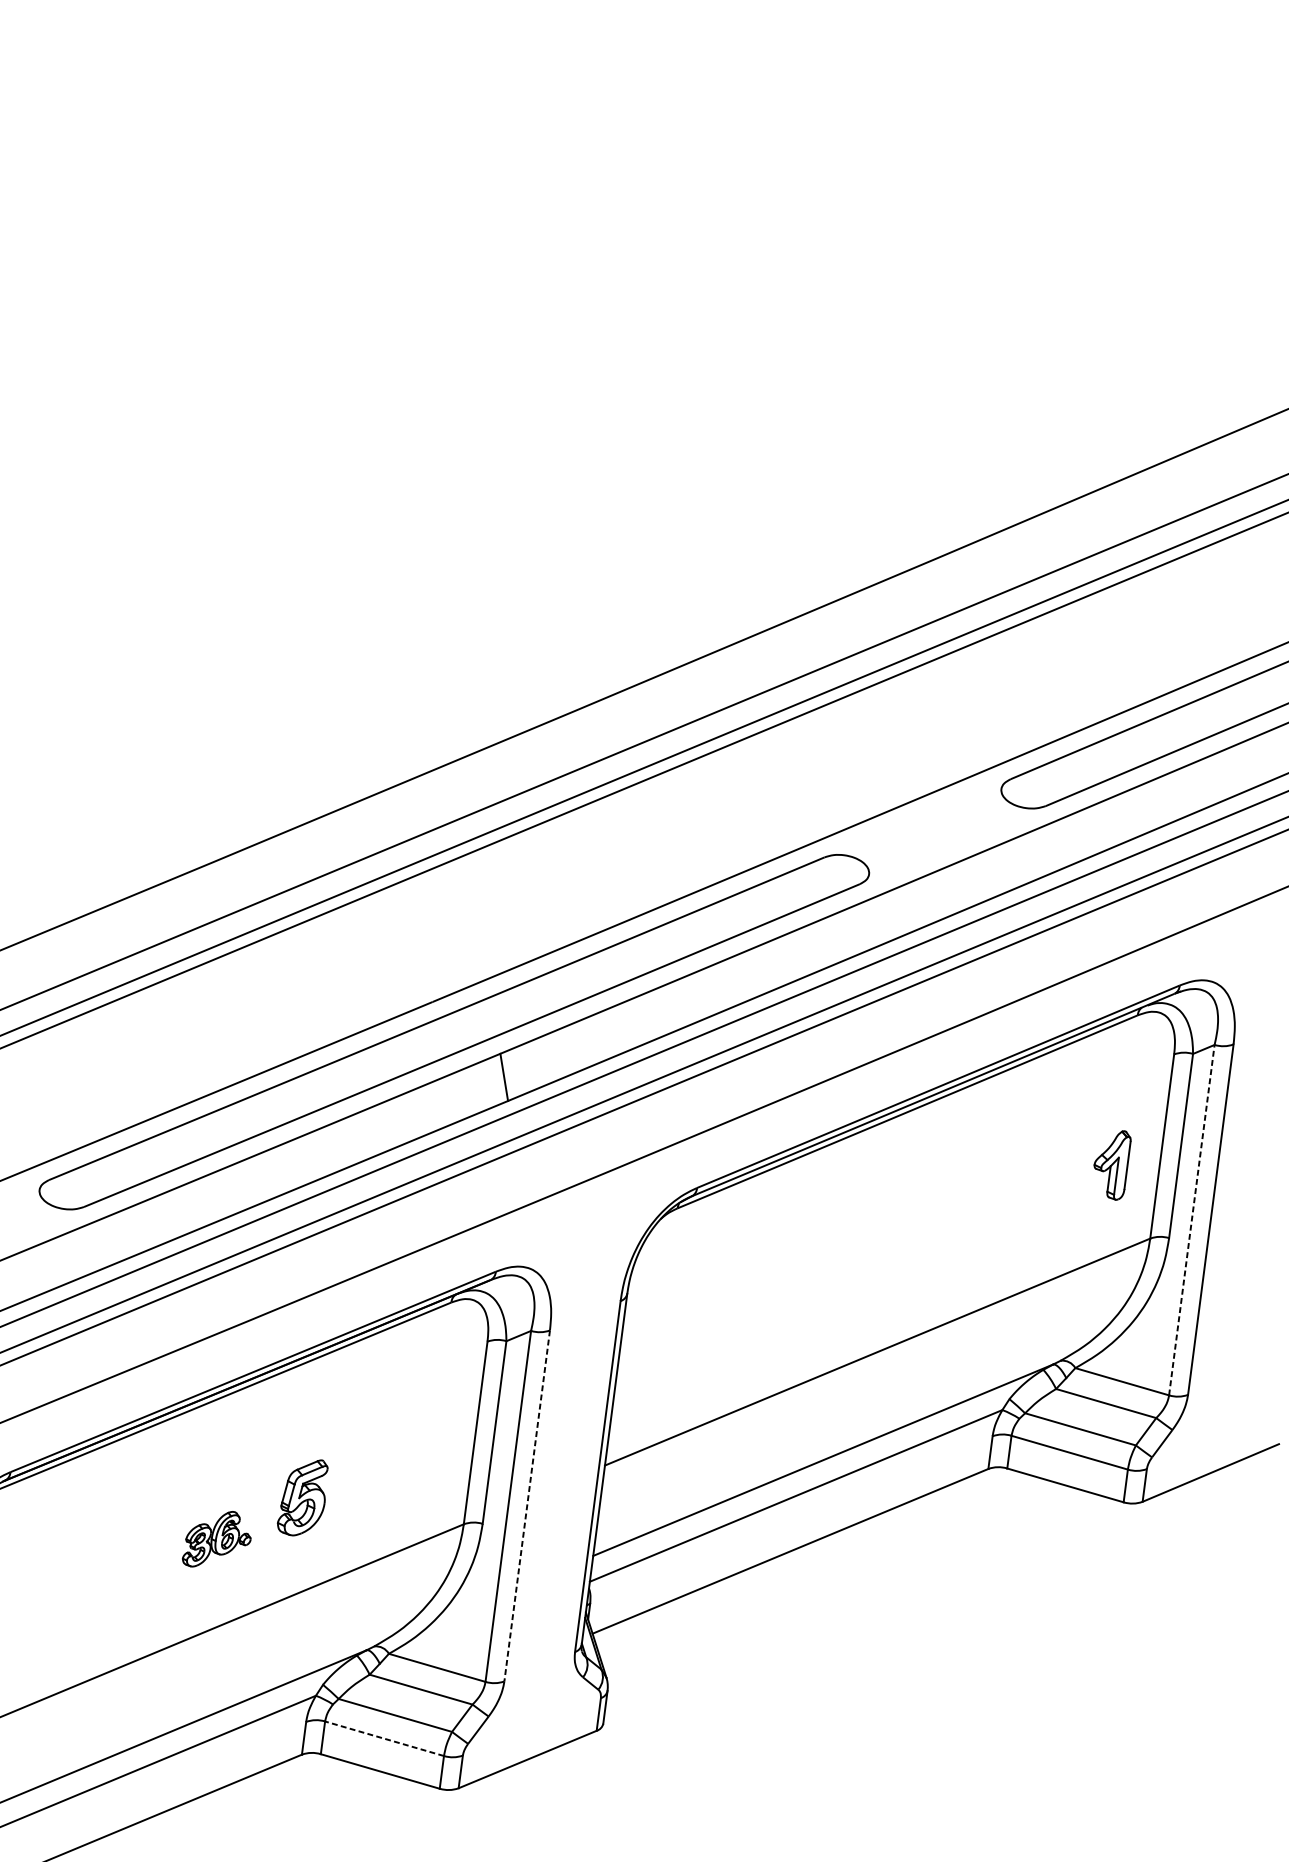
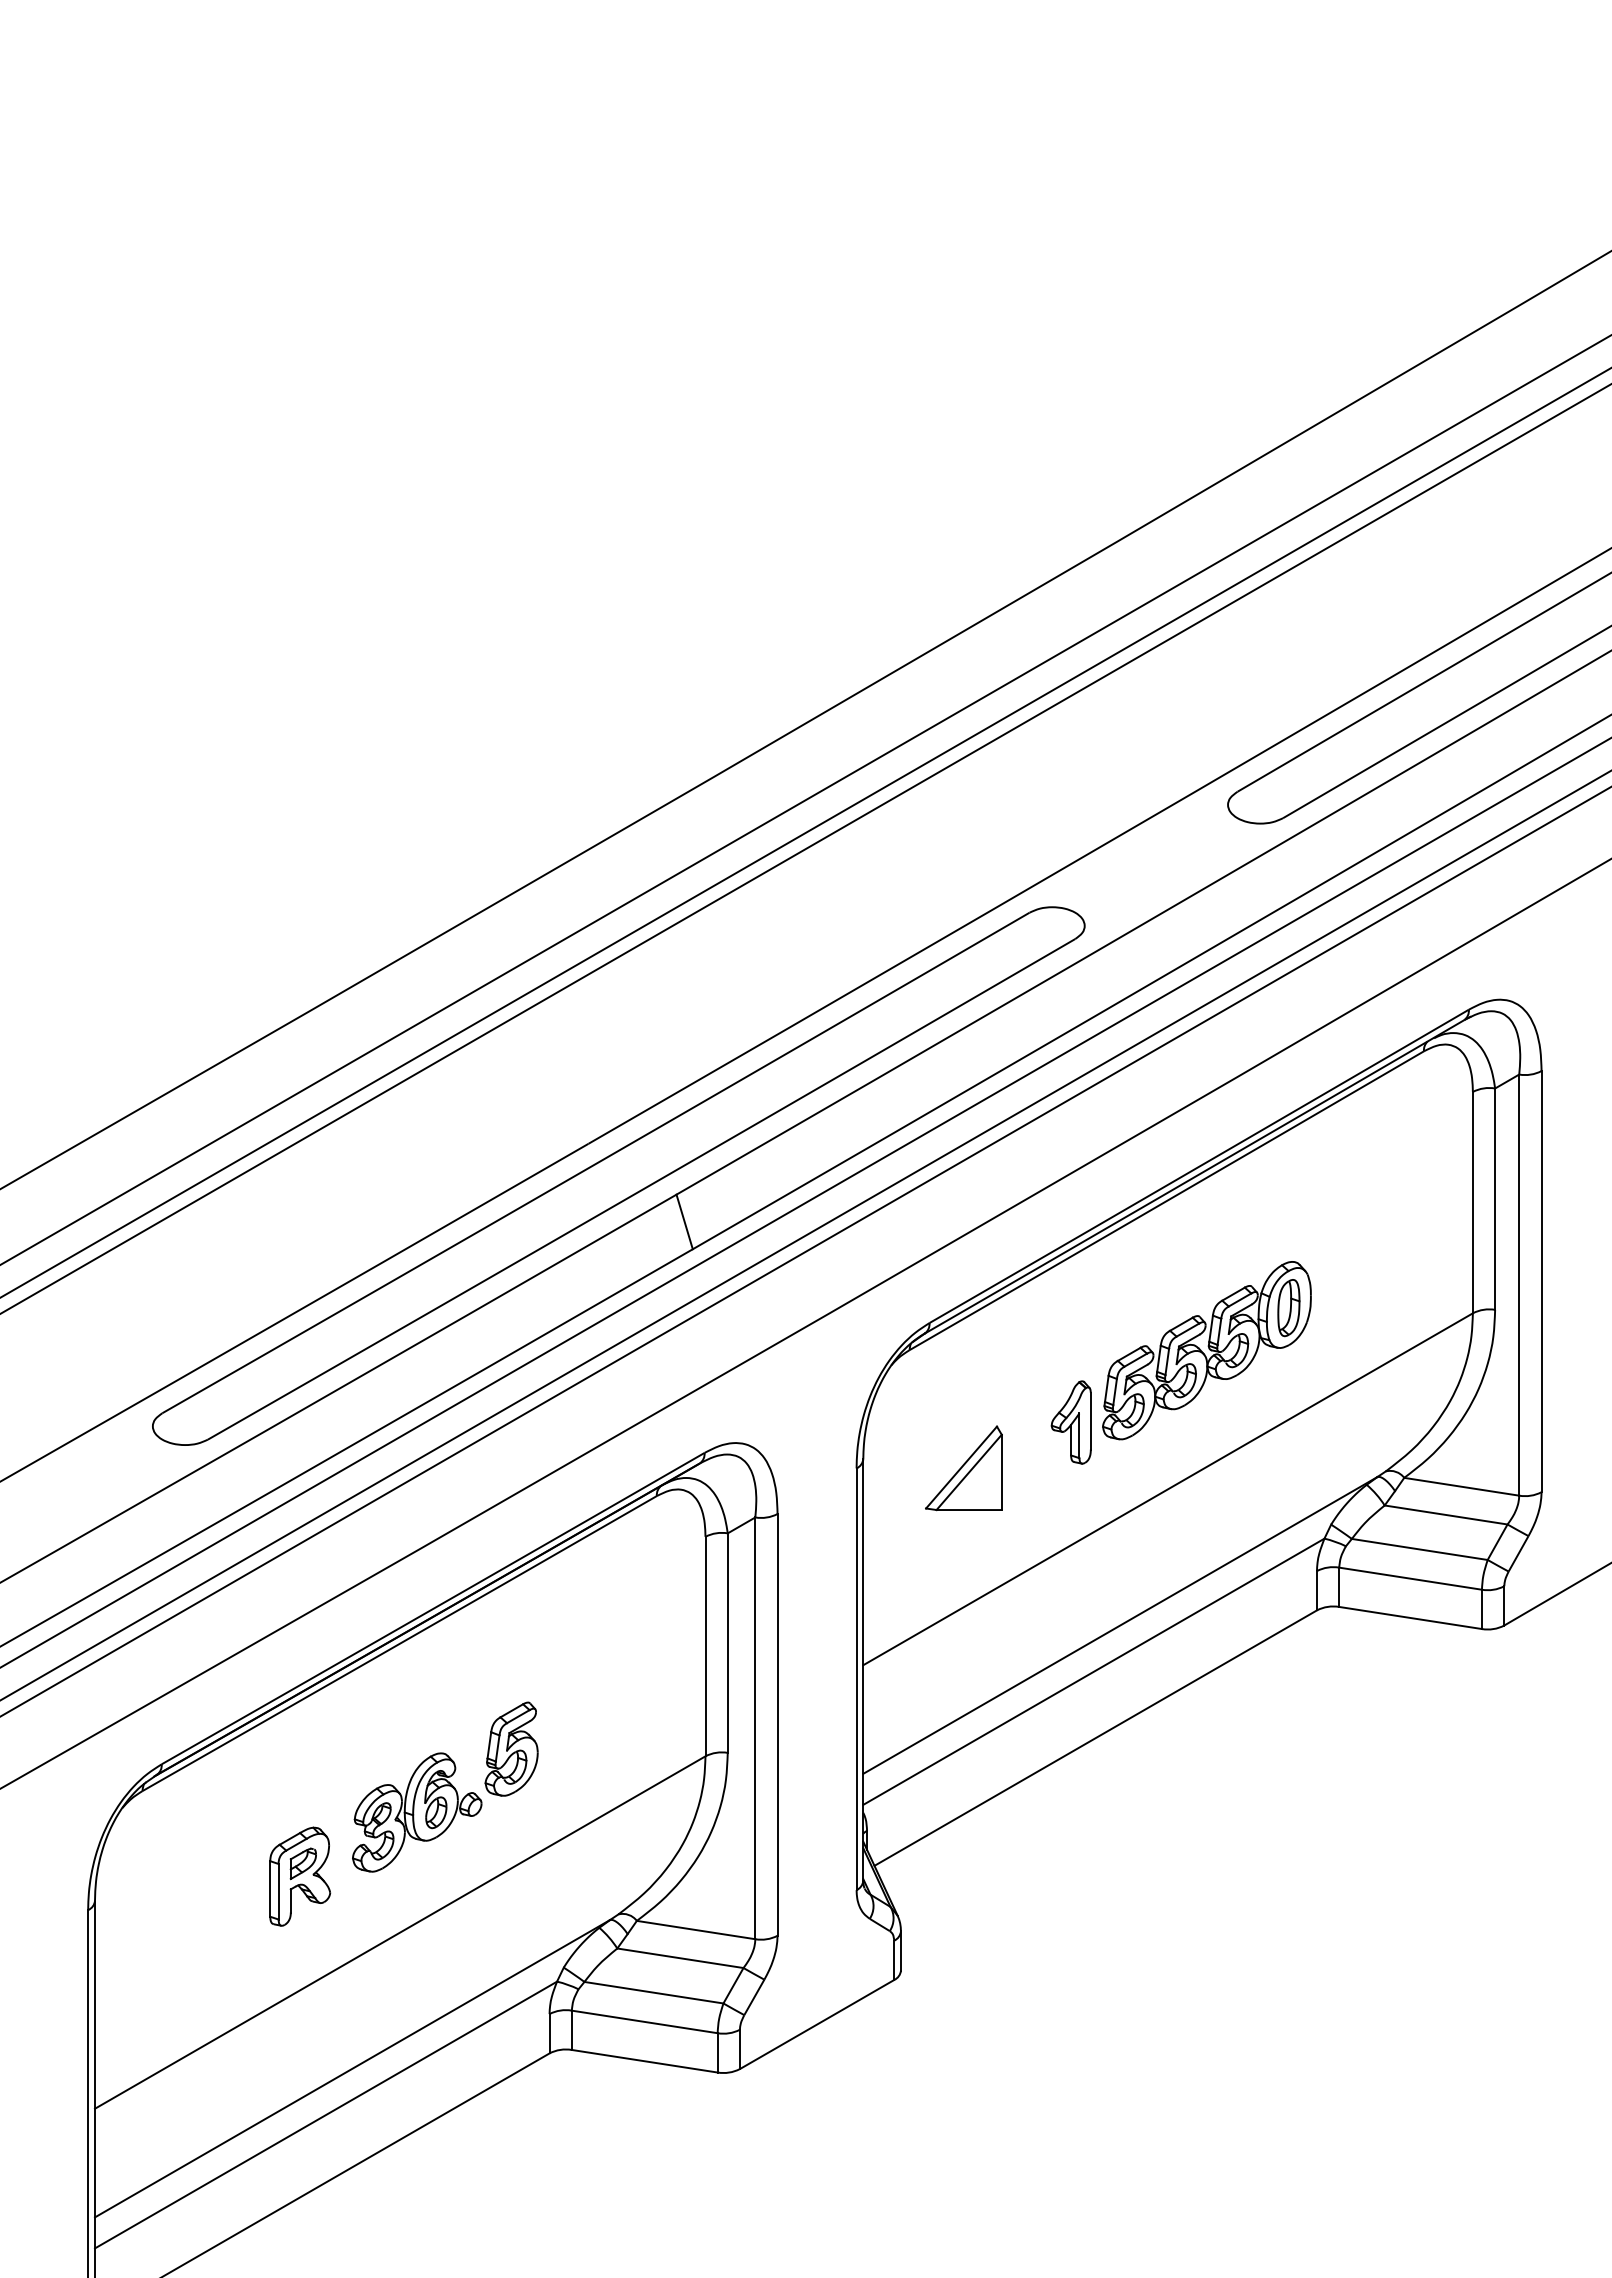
part: (1110, 1164) -> (1070, 1422), moved
line: (1192, 1220) -> (1519, 1285), dashed -> solid
part: (924, 1240) -> (1206, 1350), added
part: (709, 1312) -> (963, 1468), added
line: (527, 1505) -> (777, 1724), dashed -> solid
part: (218, 1539) -> (417, 1812), size x1.67
part: (113, 1580) -> (300, 1876), added
line: (384, 1738) -> (644, 2021), dashed -> solid

